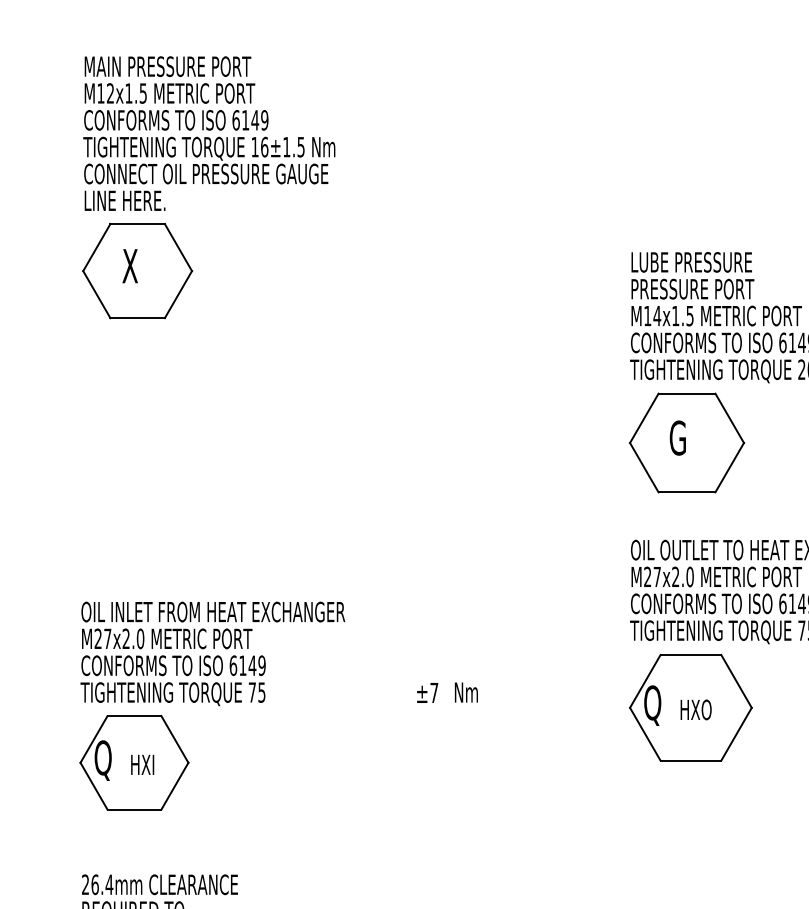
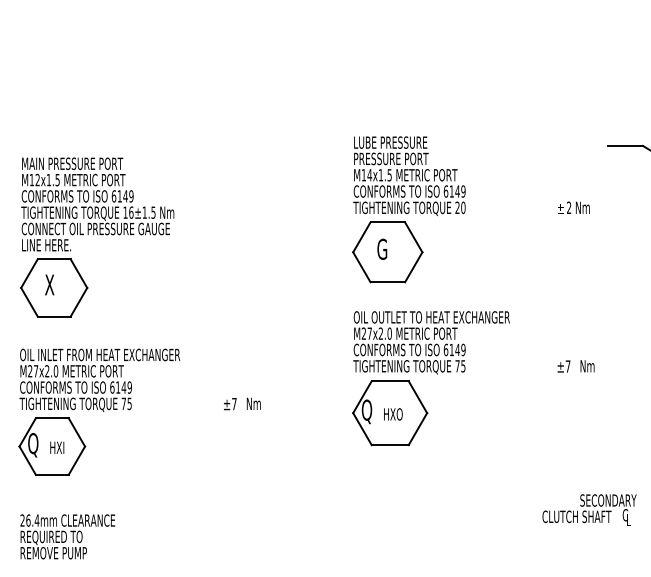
part: (208, 188) -> (97, 237), moved

